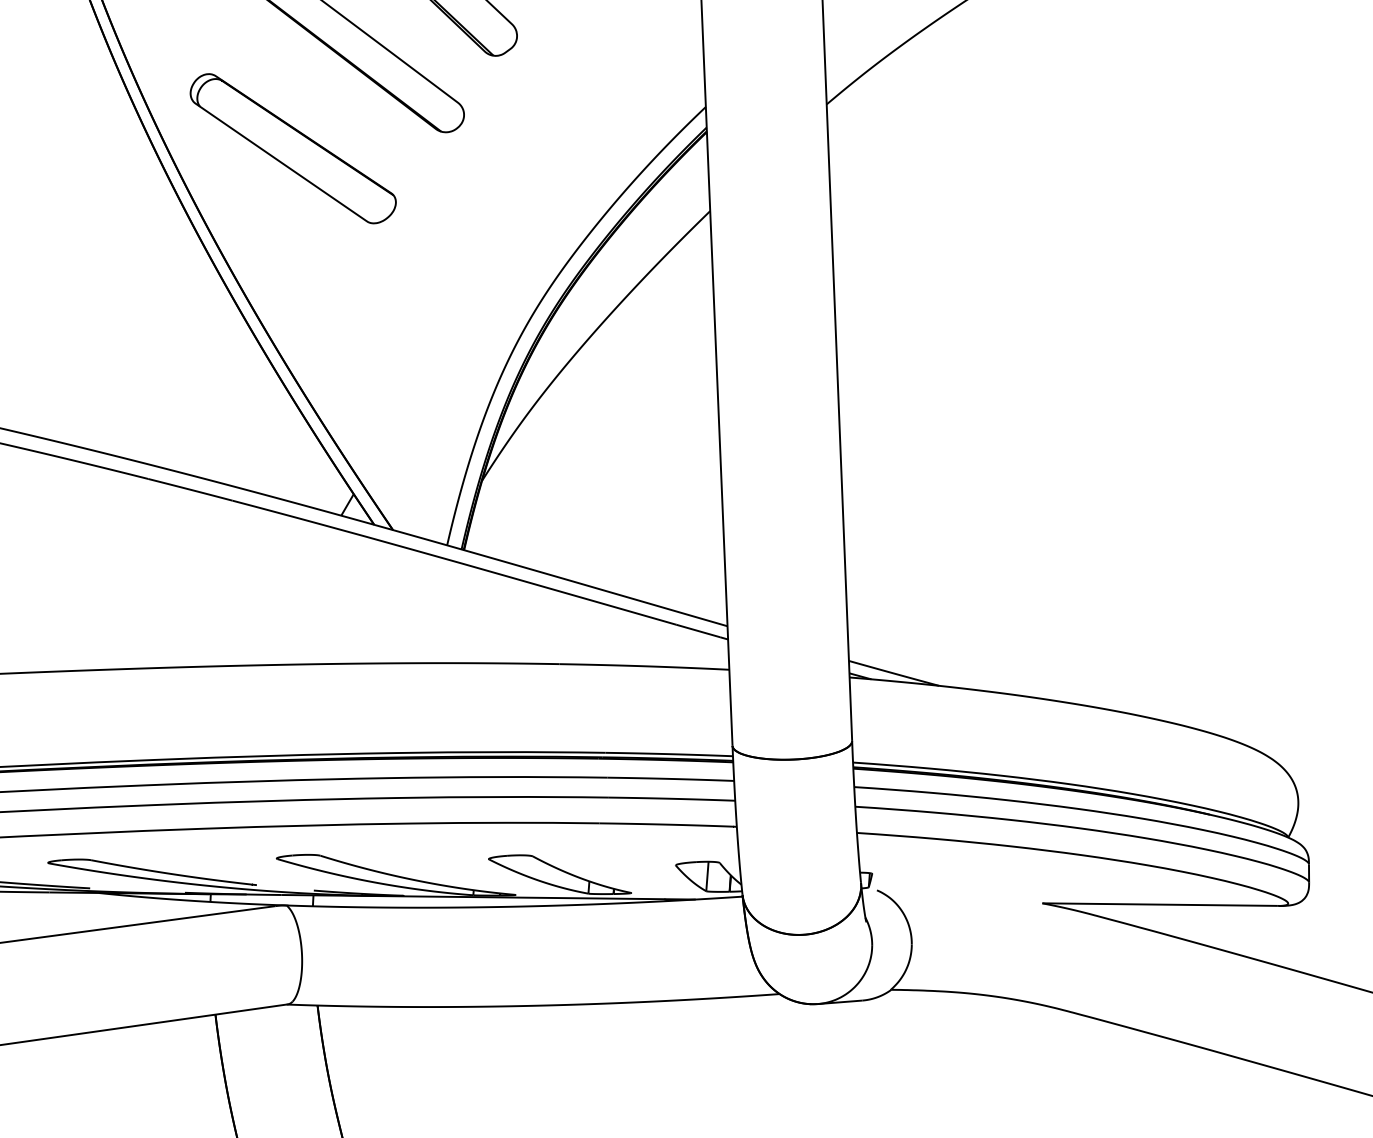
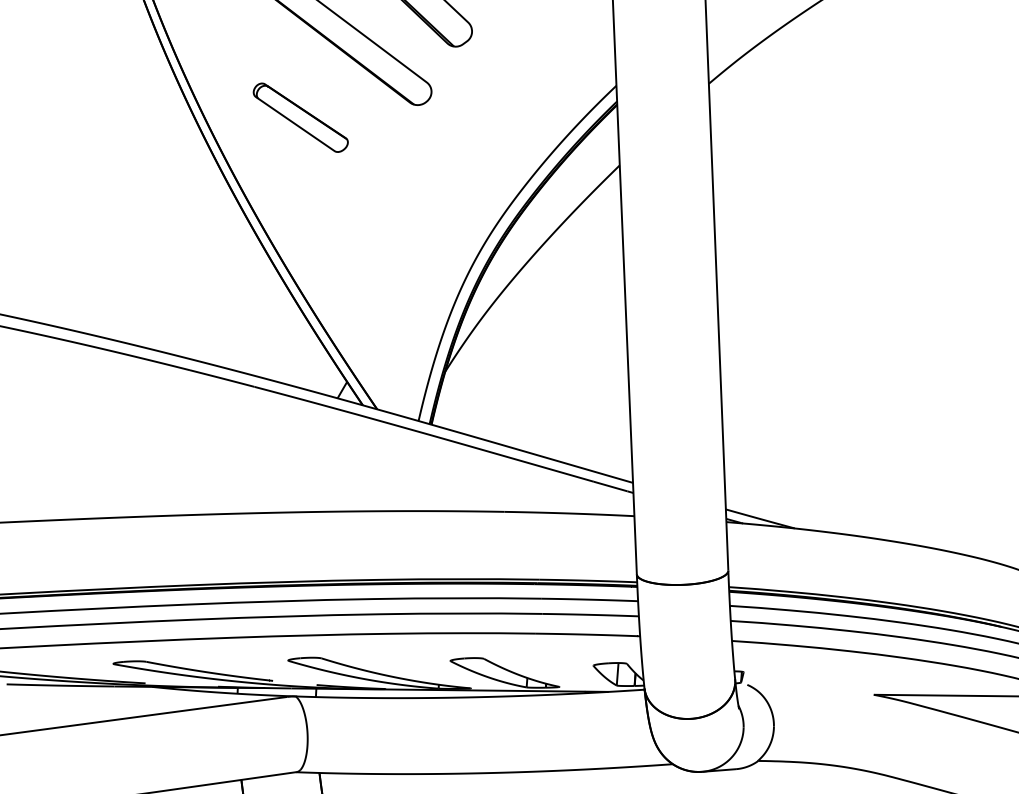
part: (292, 148) -> (300, 117), size x0.6

